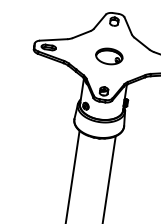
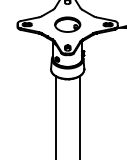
part: (108, 56) -> (67, 24), size x1.43

